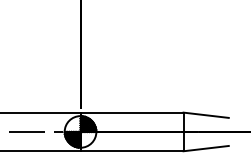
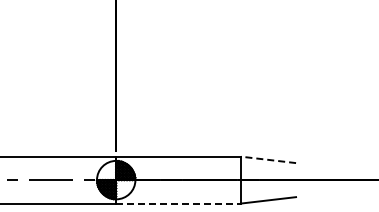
line: (206, 114) -> (268, 159), solid -> dashed
line: (132, 151) -> (179, 203), solid -> dashed

